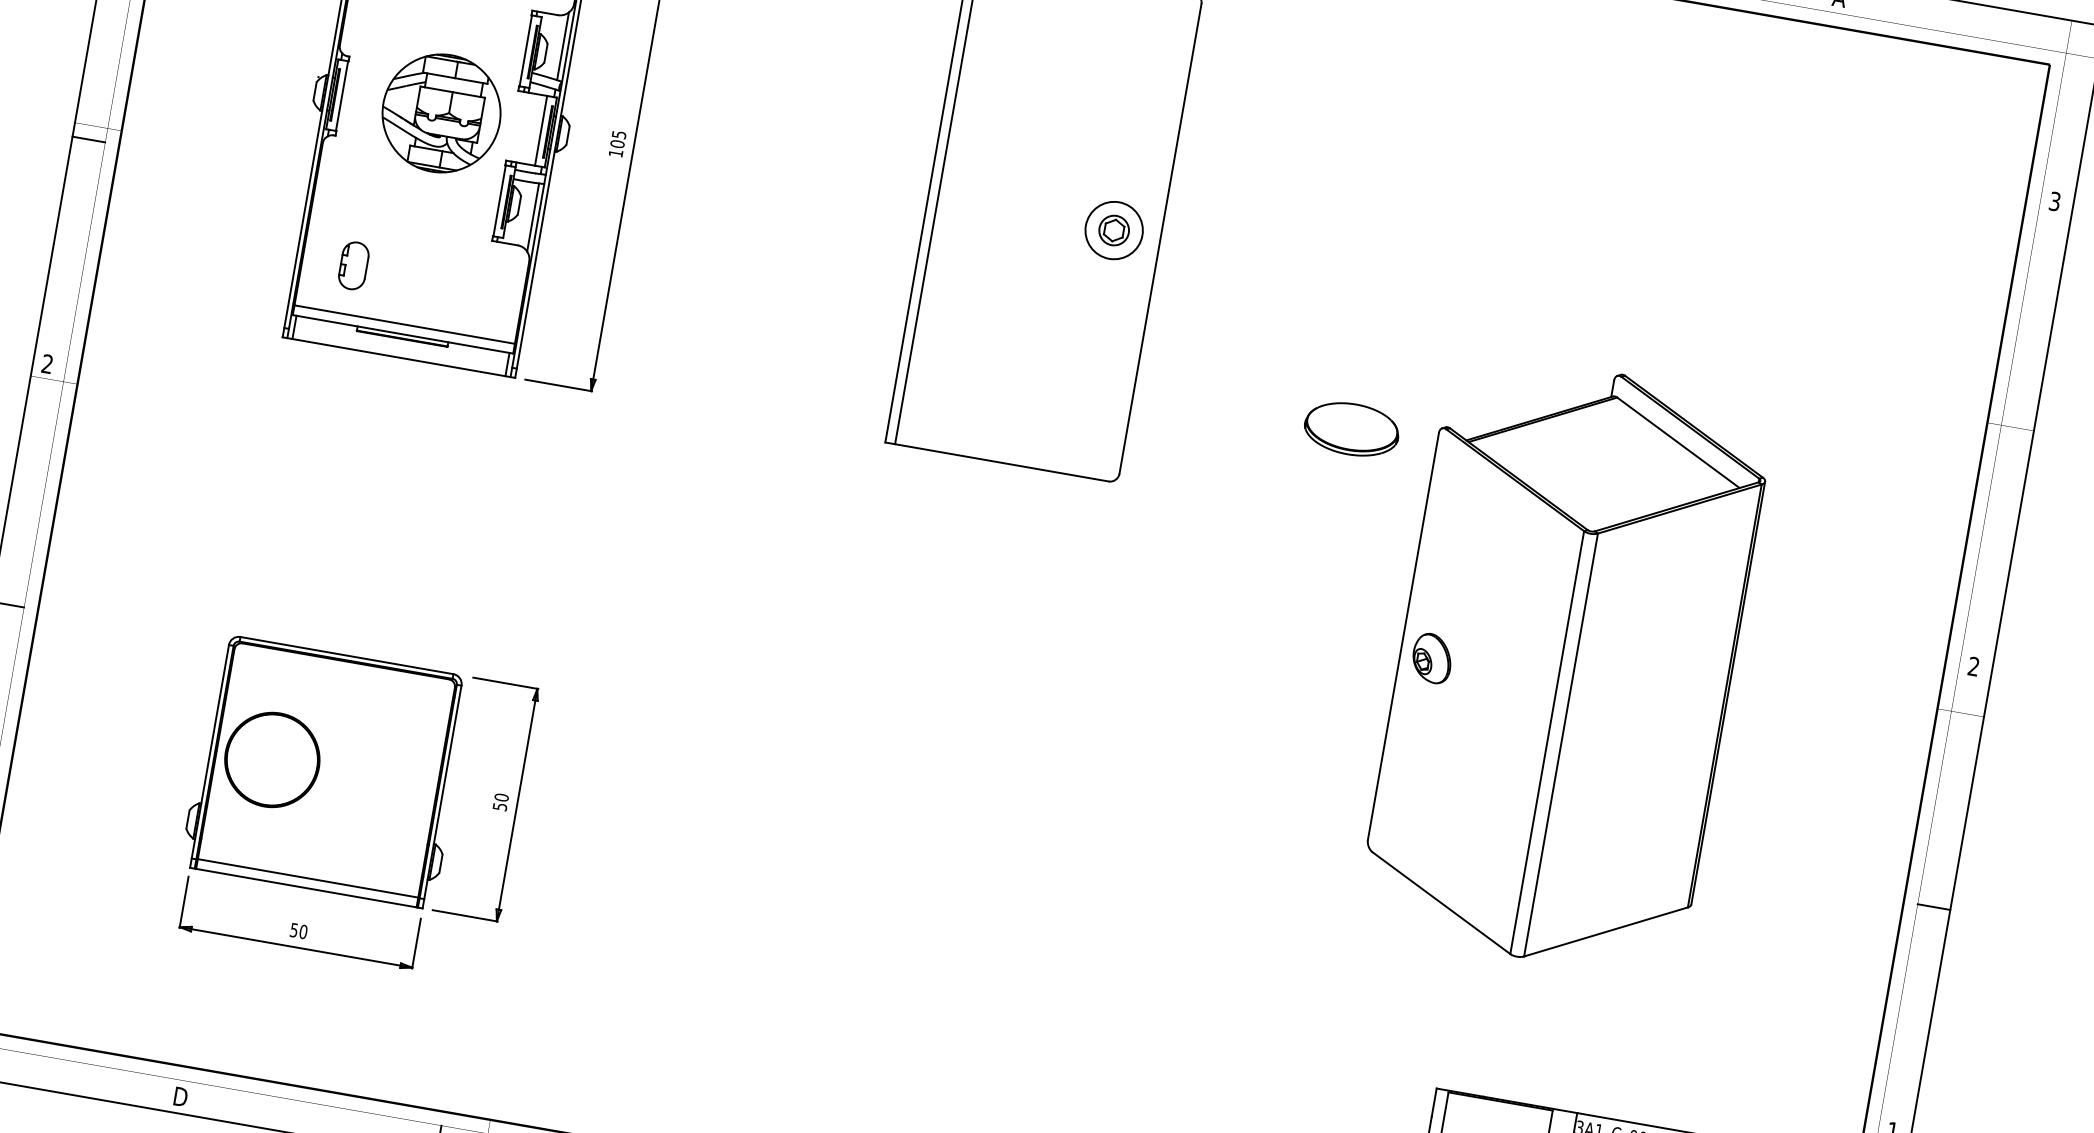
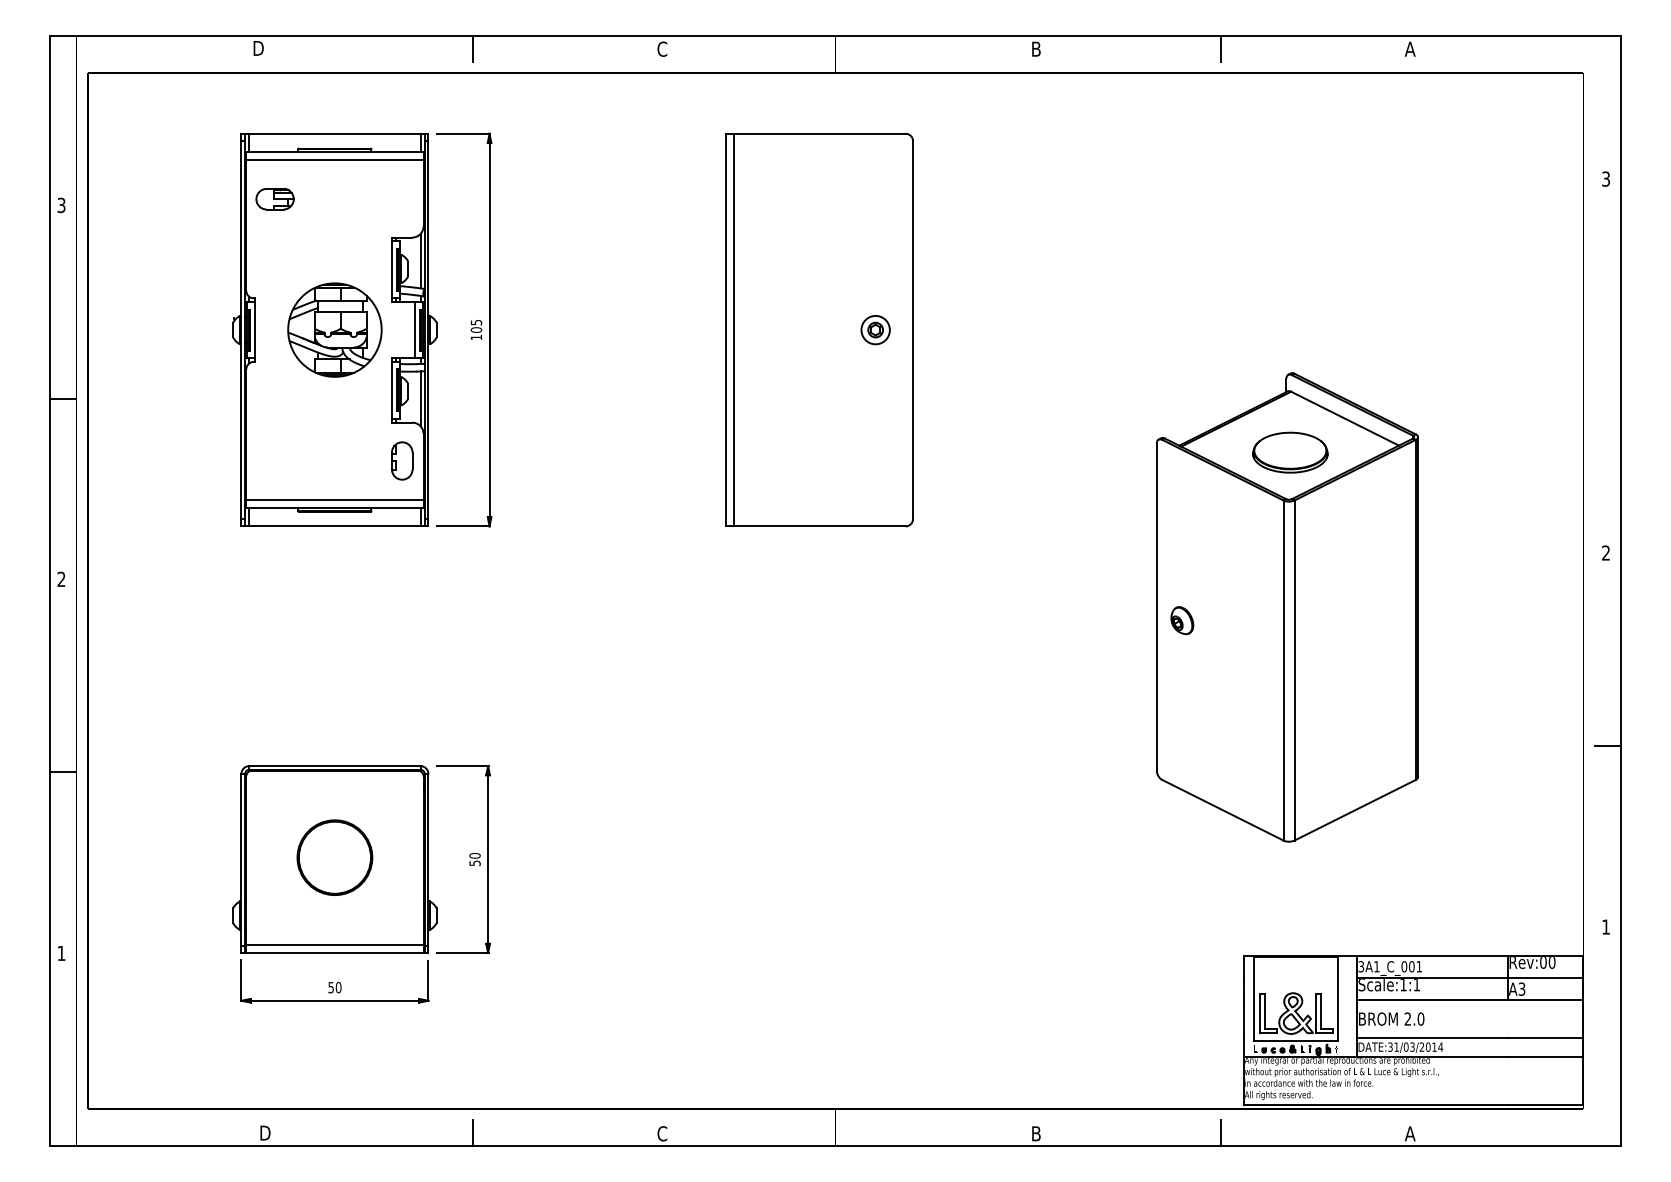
part: (1113, 231) -> (875, 330), size x0.62
part: (354, 265) -> (402, 460), moved
part: (1352, 429) -> (1290, 452), moved
part: (1432, 658) -> (1182, 620), size x0.71
part: (271, 759) -> (334, 857), moved

